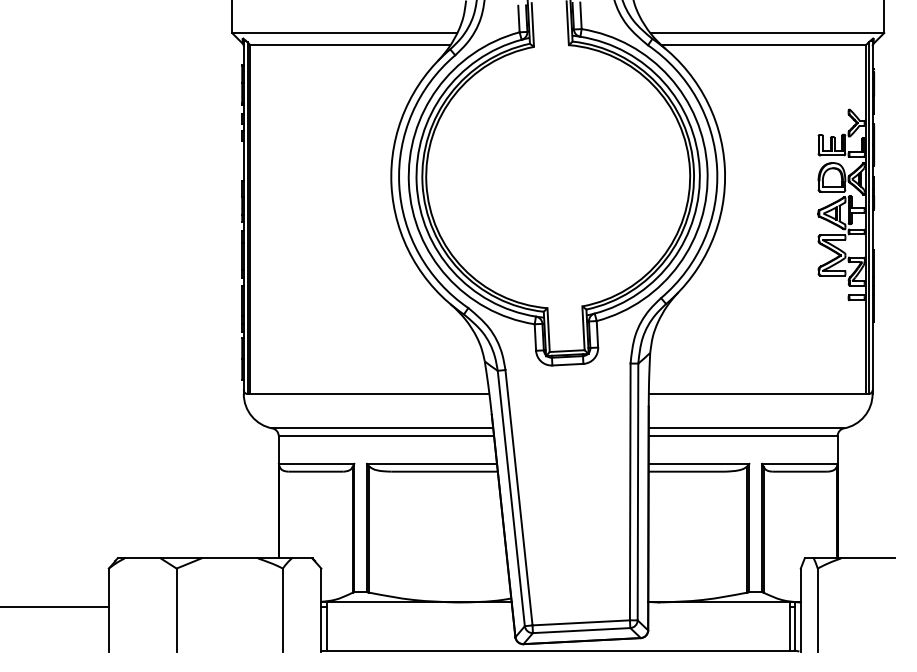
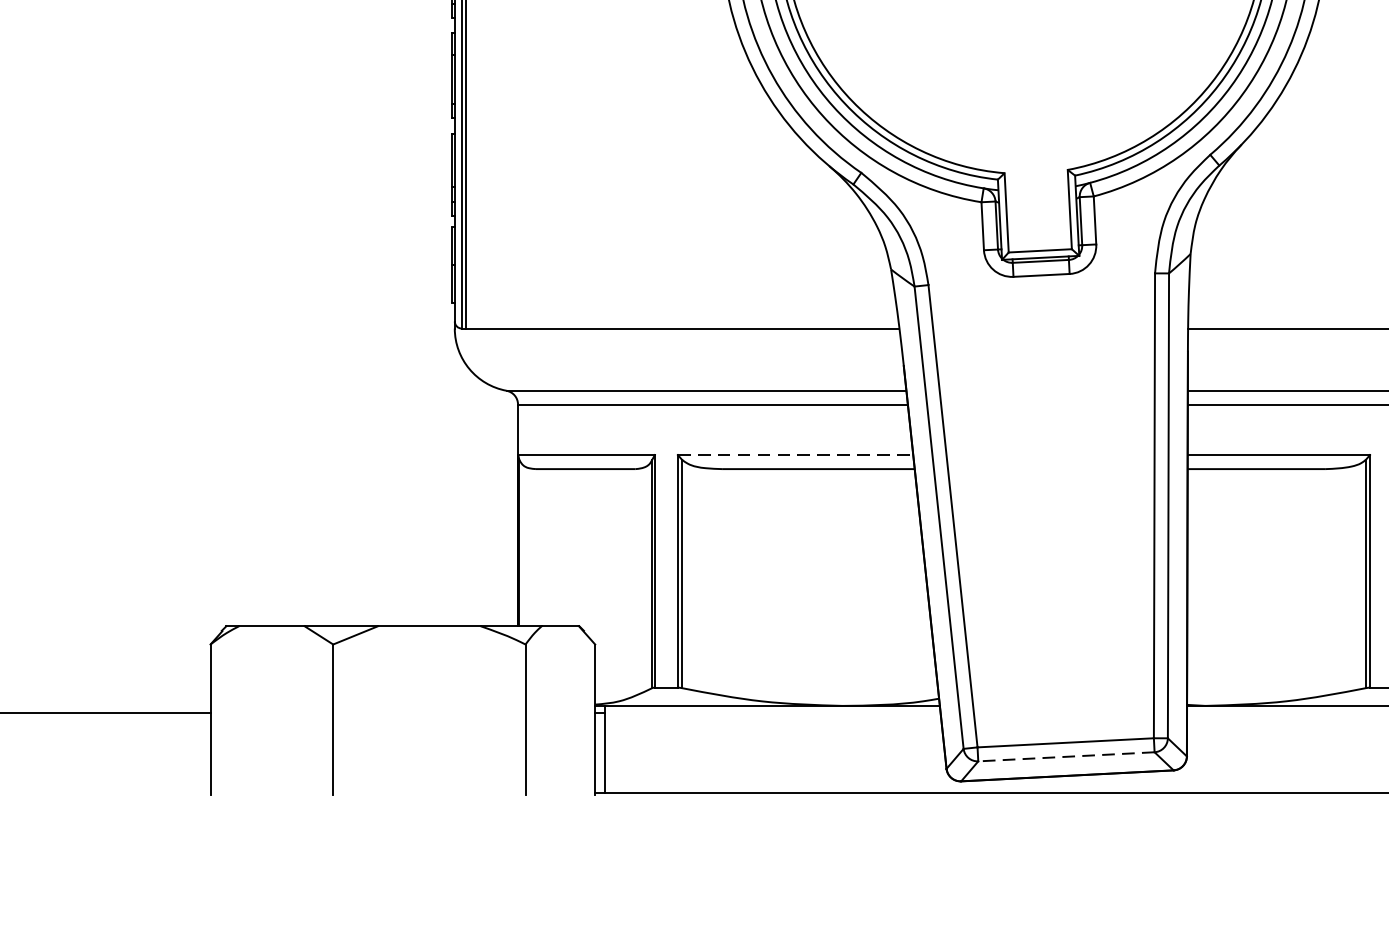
line: (432, 463) -> (796, 454), solid -> dashed
line: (581, 630) -> (1066, 756), solid -> dashed

